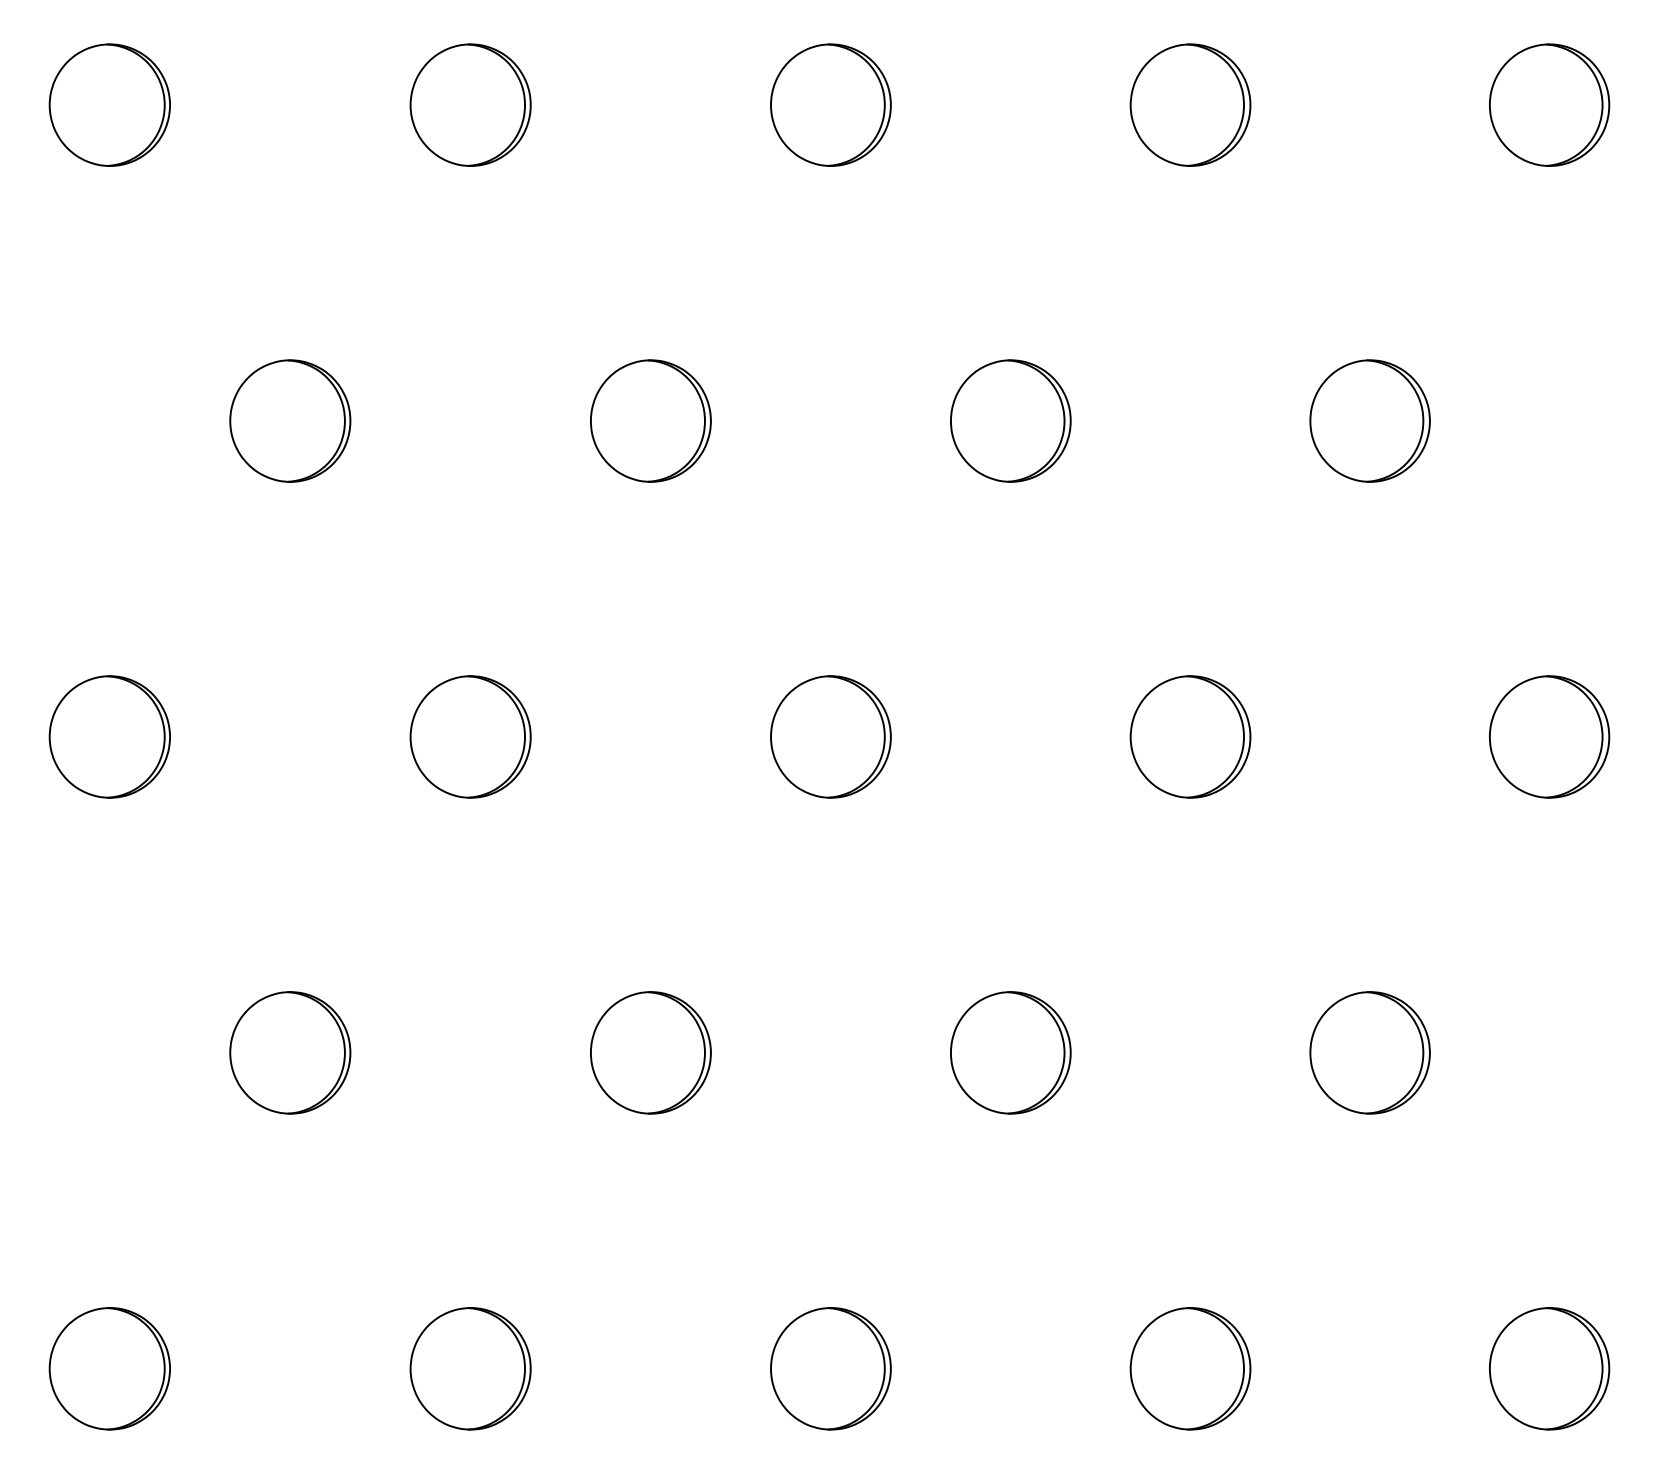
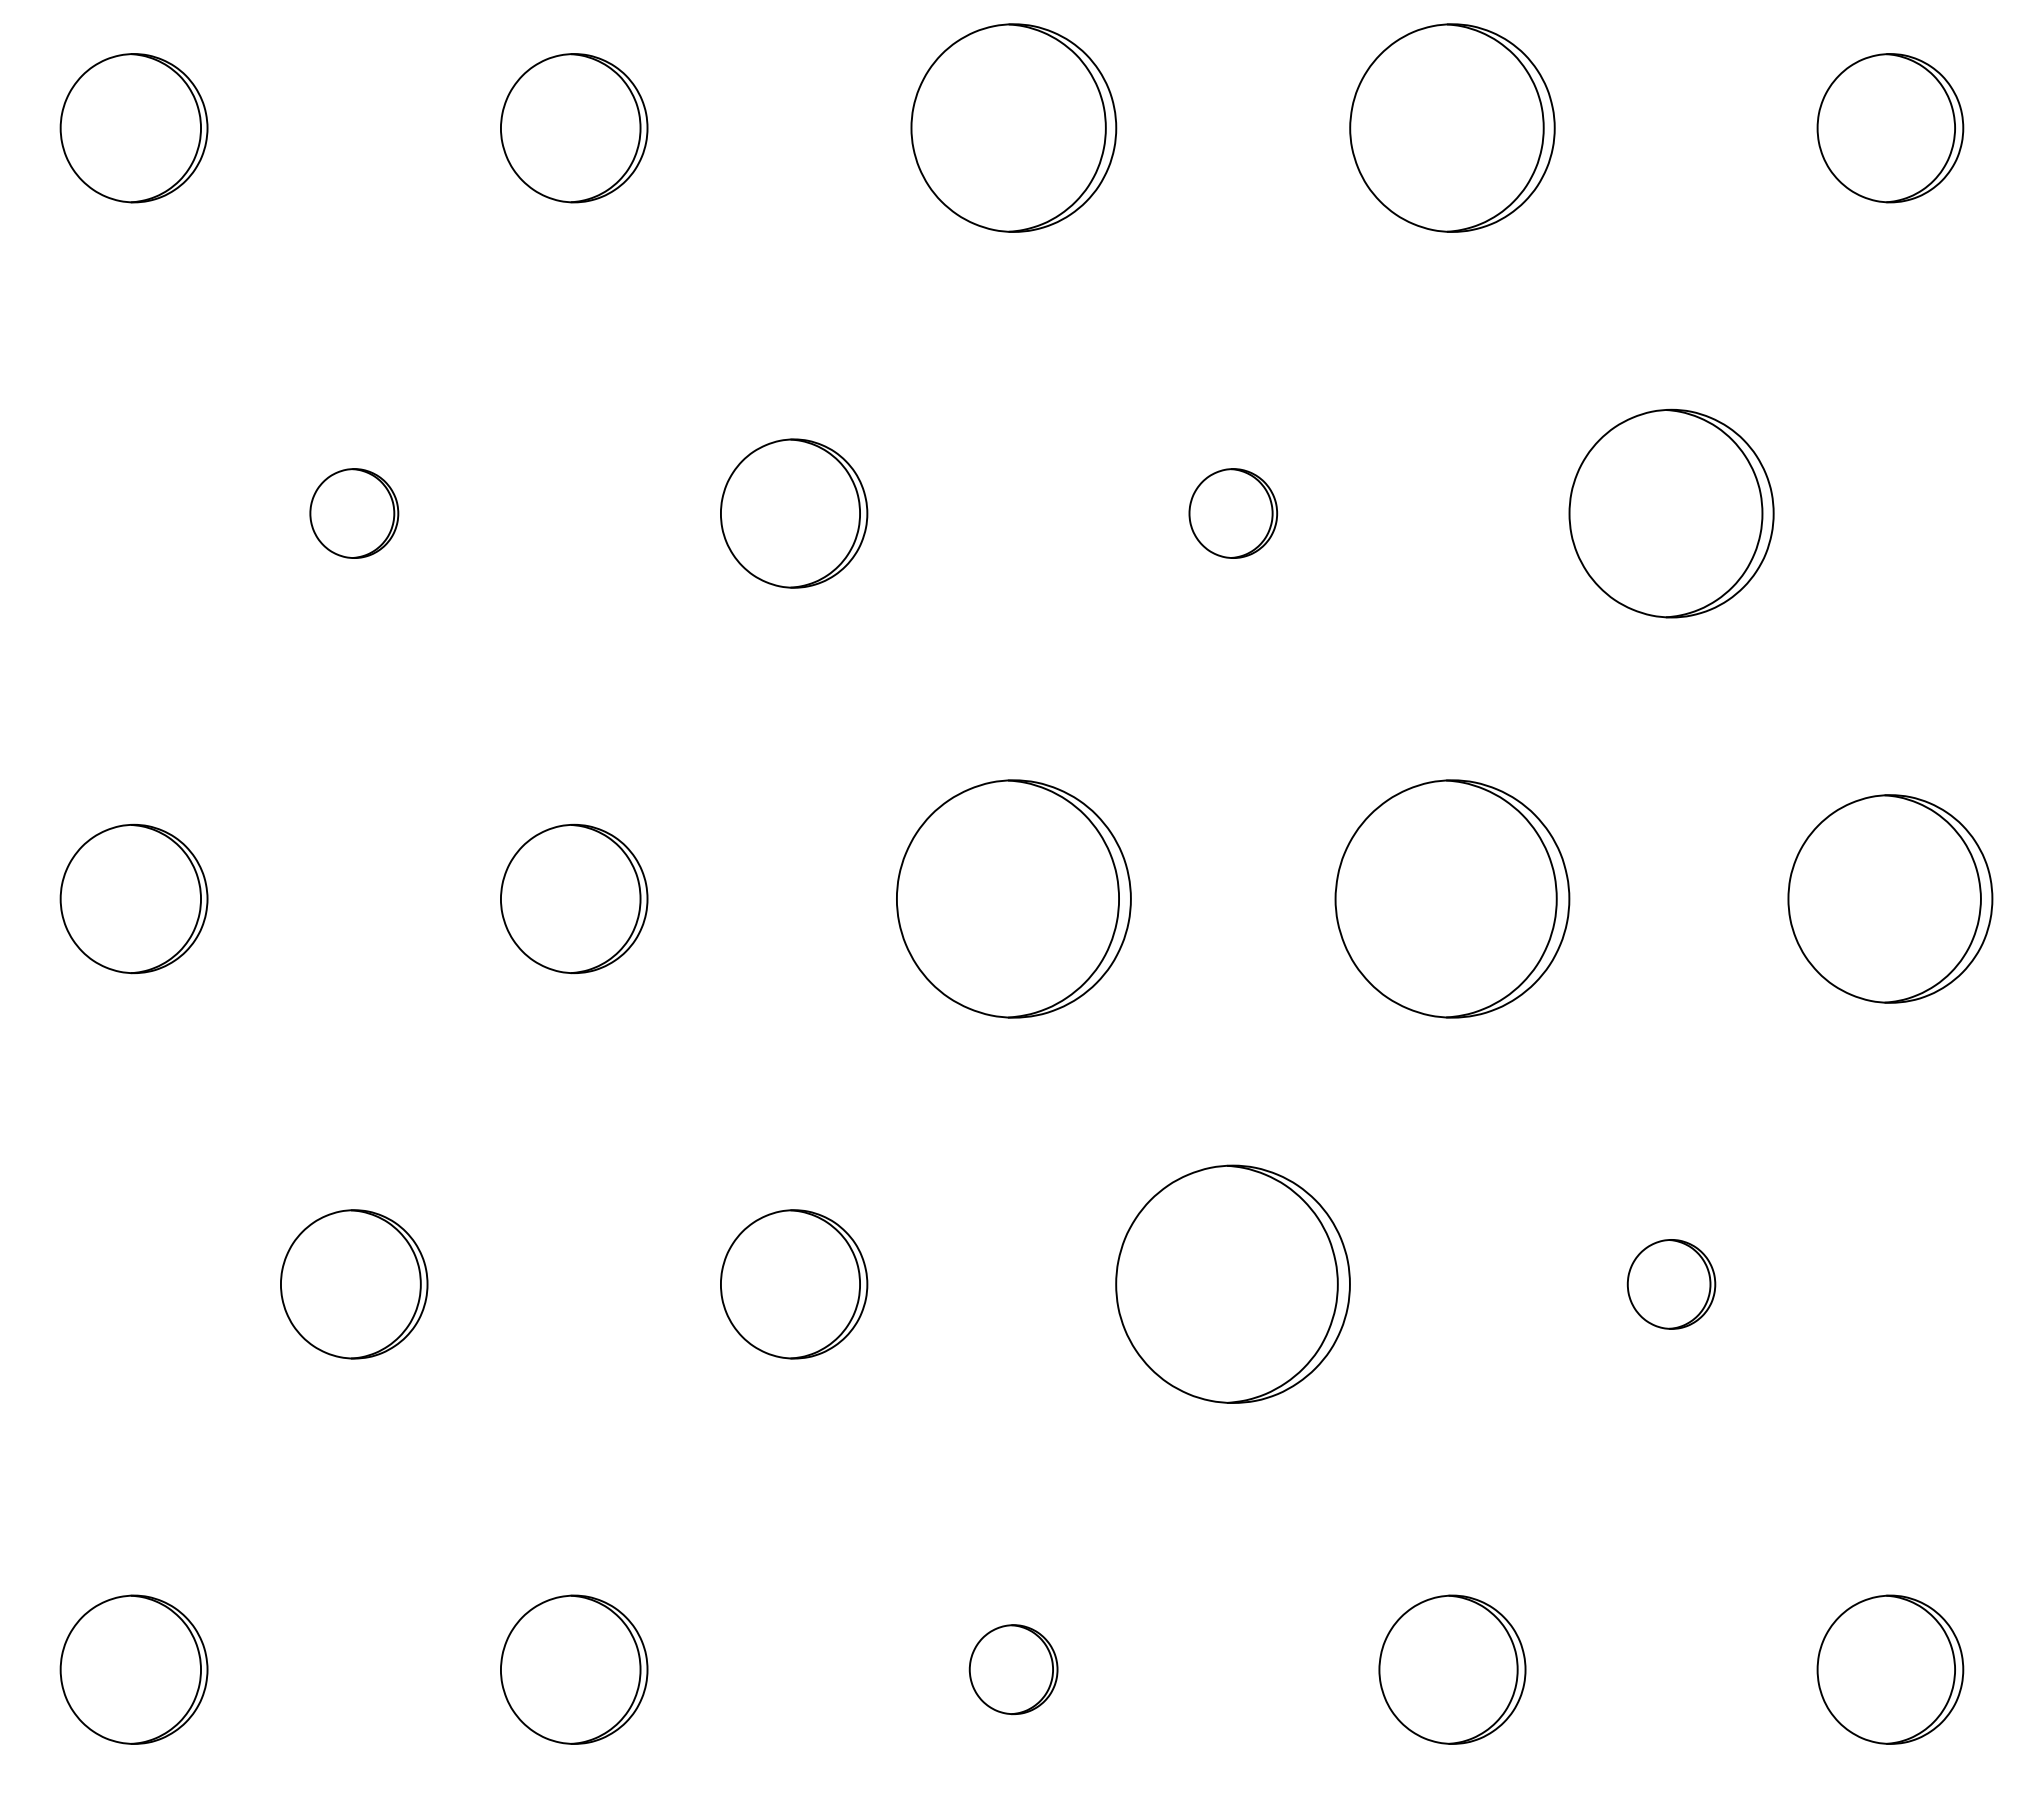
part: (830, 105) -> (1013, 128), size x1.4
part: (1190, 105) -> (1452, 128), size x1.4
part: (290, 421) -> (354, 513), size x0.6
part: (1011, 421) -> (1233, 513), size x0.6
part: (1370, 421) -> (1671, 513), size x1.4
part: (830, 736) -> (1013, 898), size x1.6
part: (1190, 736) -> (1452, 898), size x1.6
part: (1549, 736) -> (1890, 898), size x1.4
part: (1011, 1052) -> (1233, 1284), size x1.6
part: (1370, 1052) -> (1671, 1284), size x0.6
part: (830, 1368) -> (1013, 1669), size x0.6

